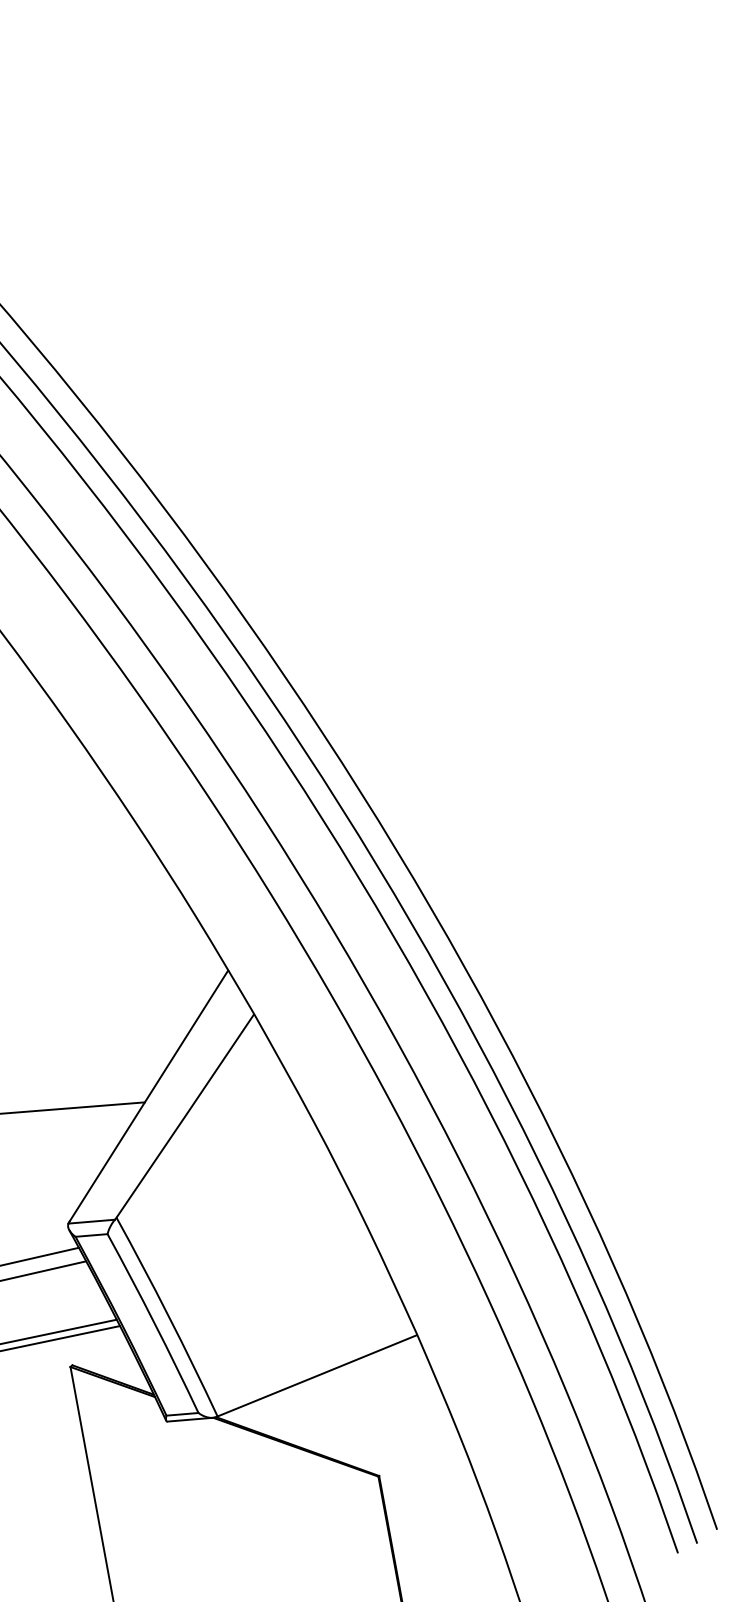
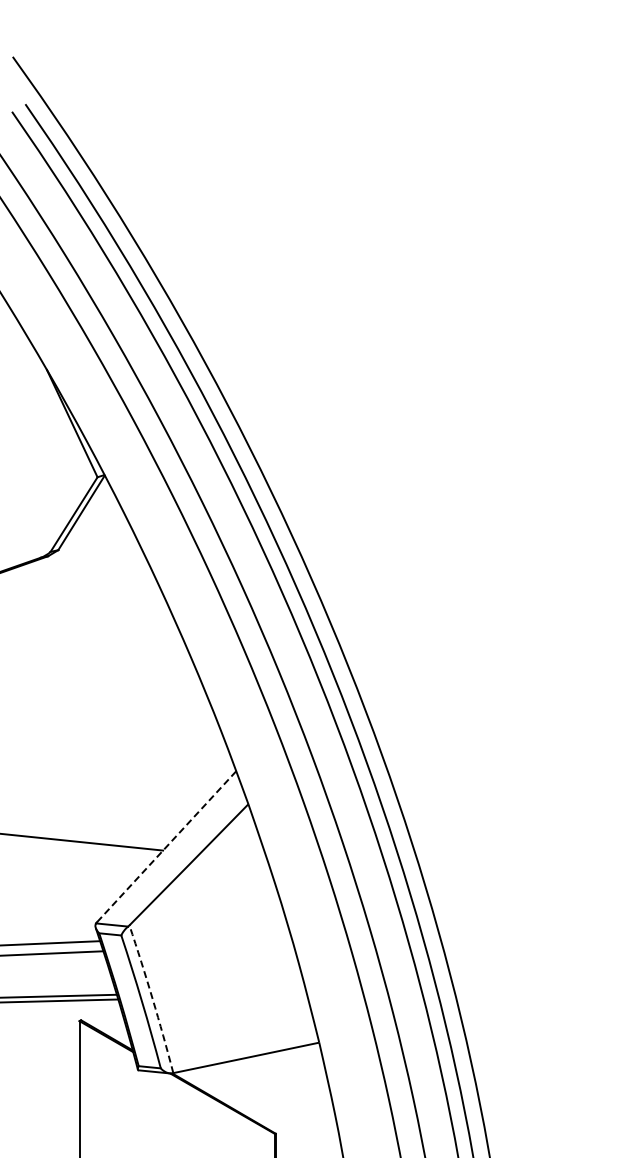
line: (148, 1095) -> (166, 846), solid -> dashed
arc: (168, 1315) -> (152, 998), solid -> dashed

